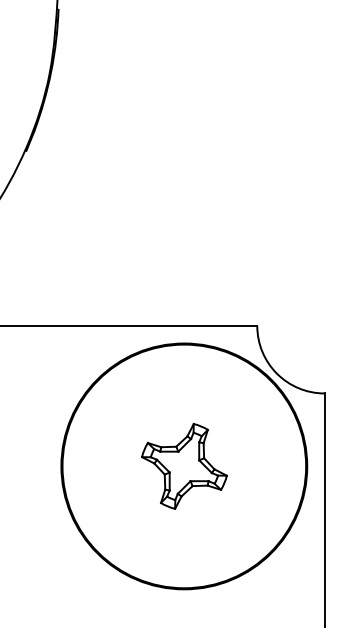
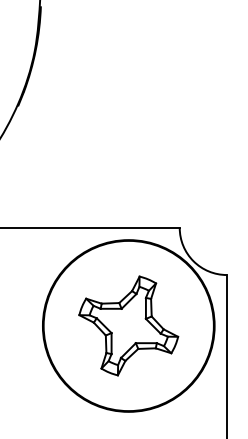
part: (183, 465) -> (128, 325), size x1.67

